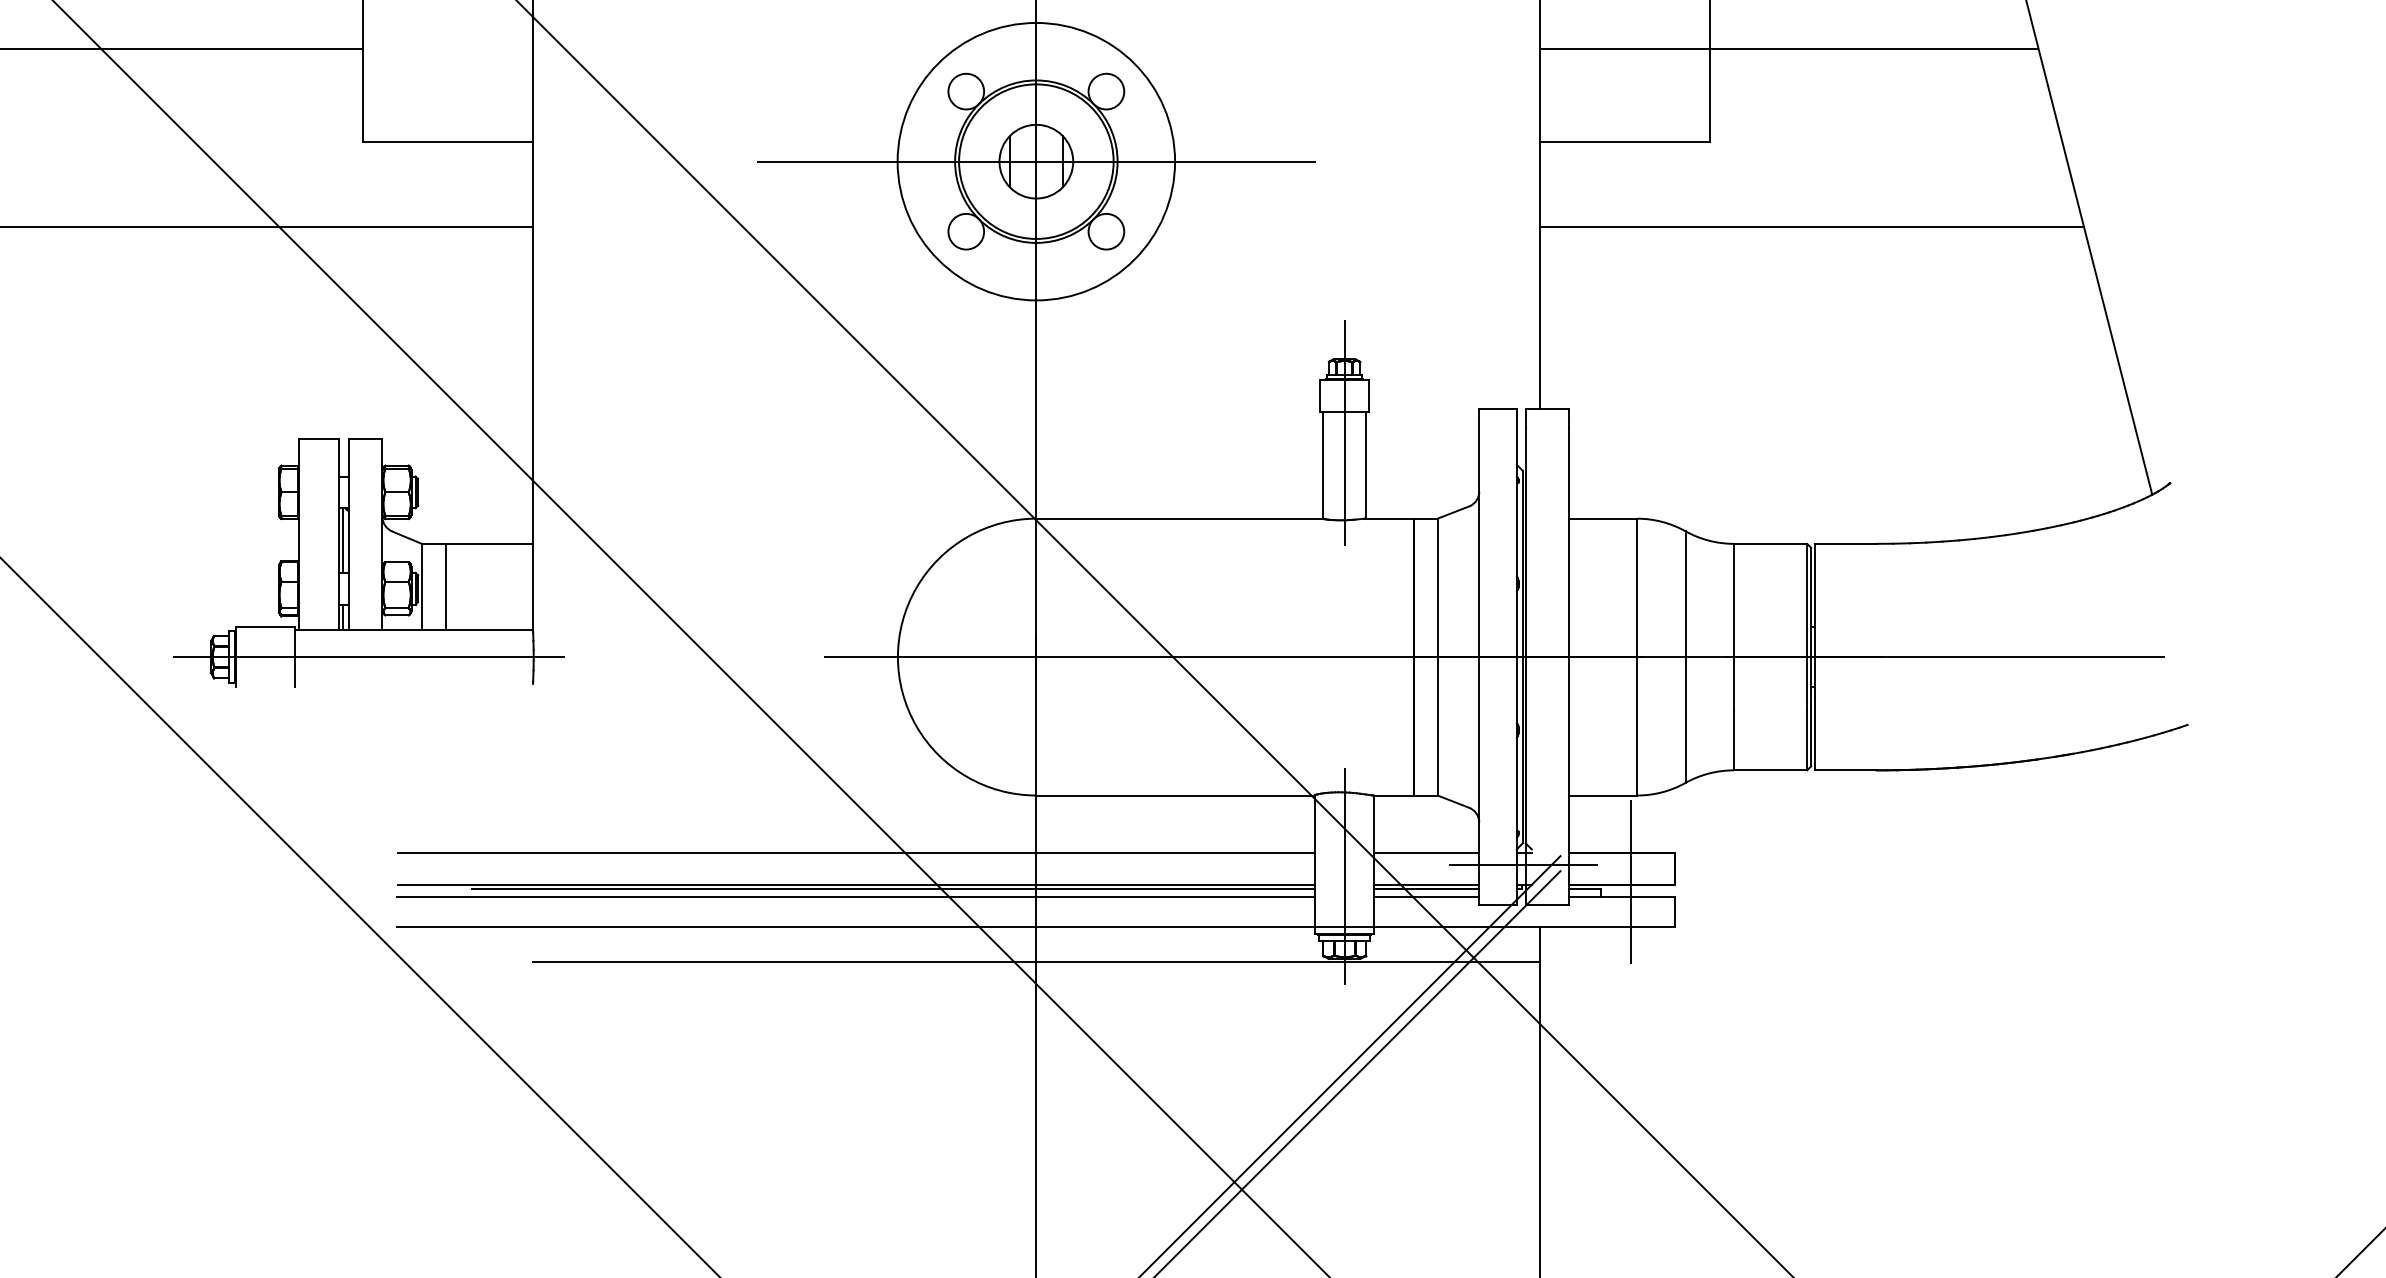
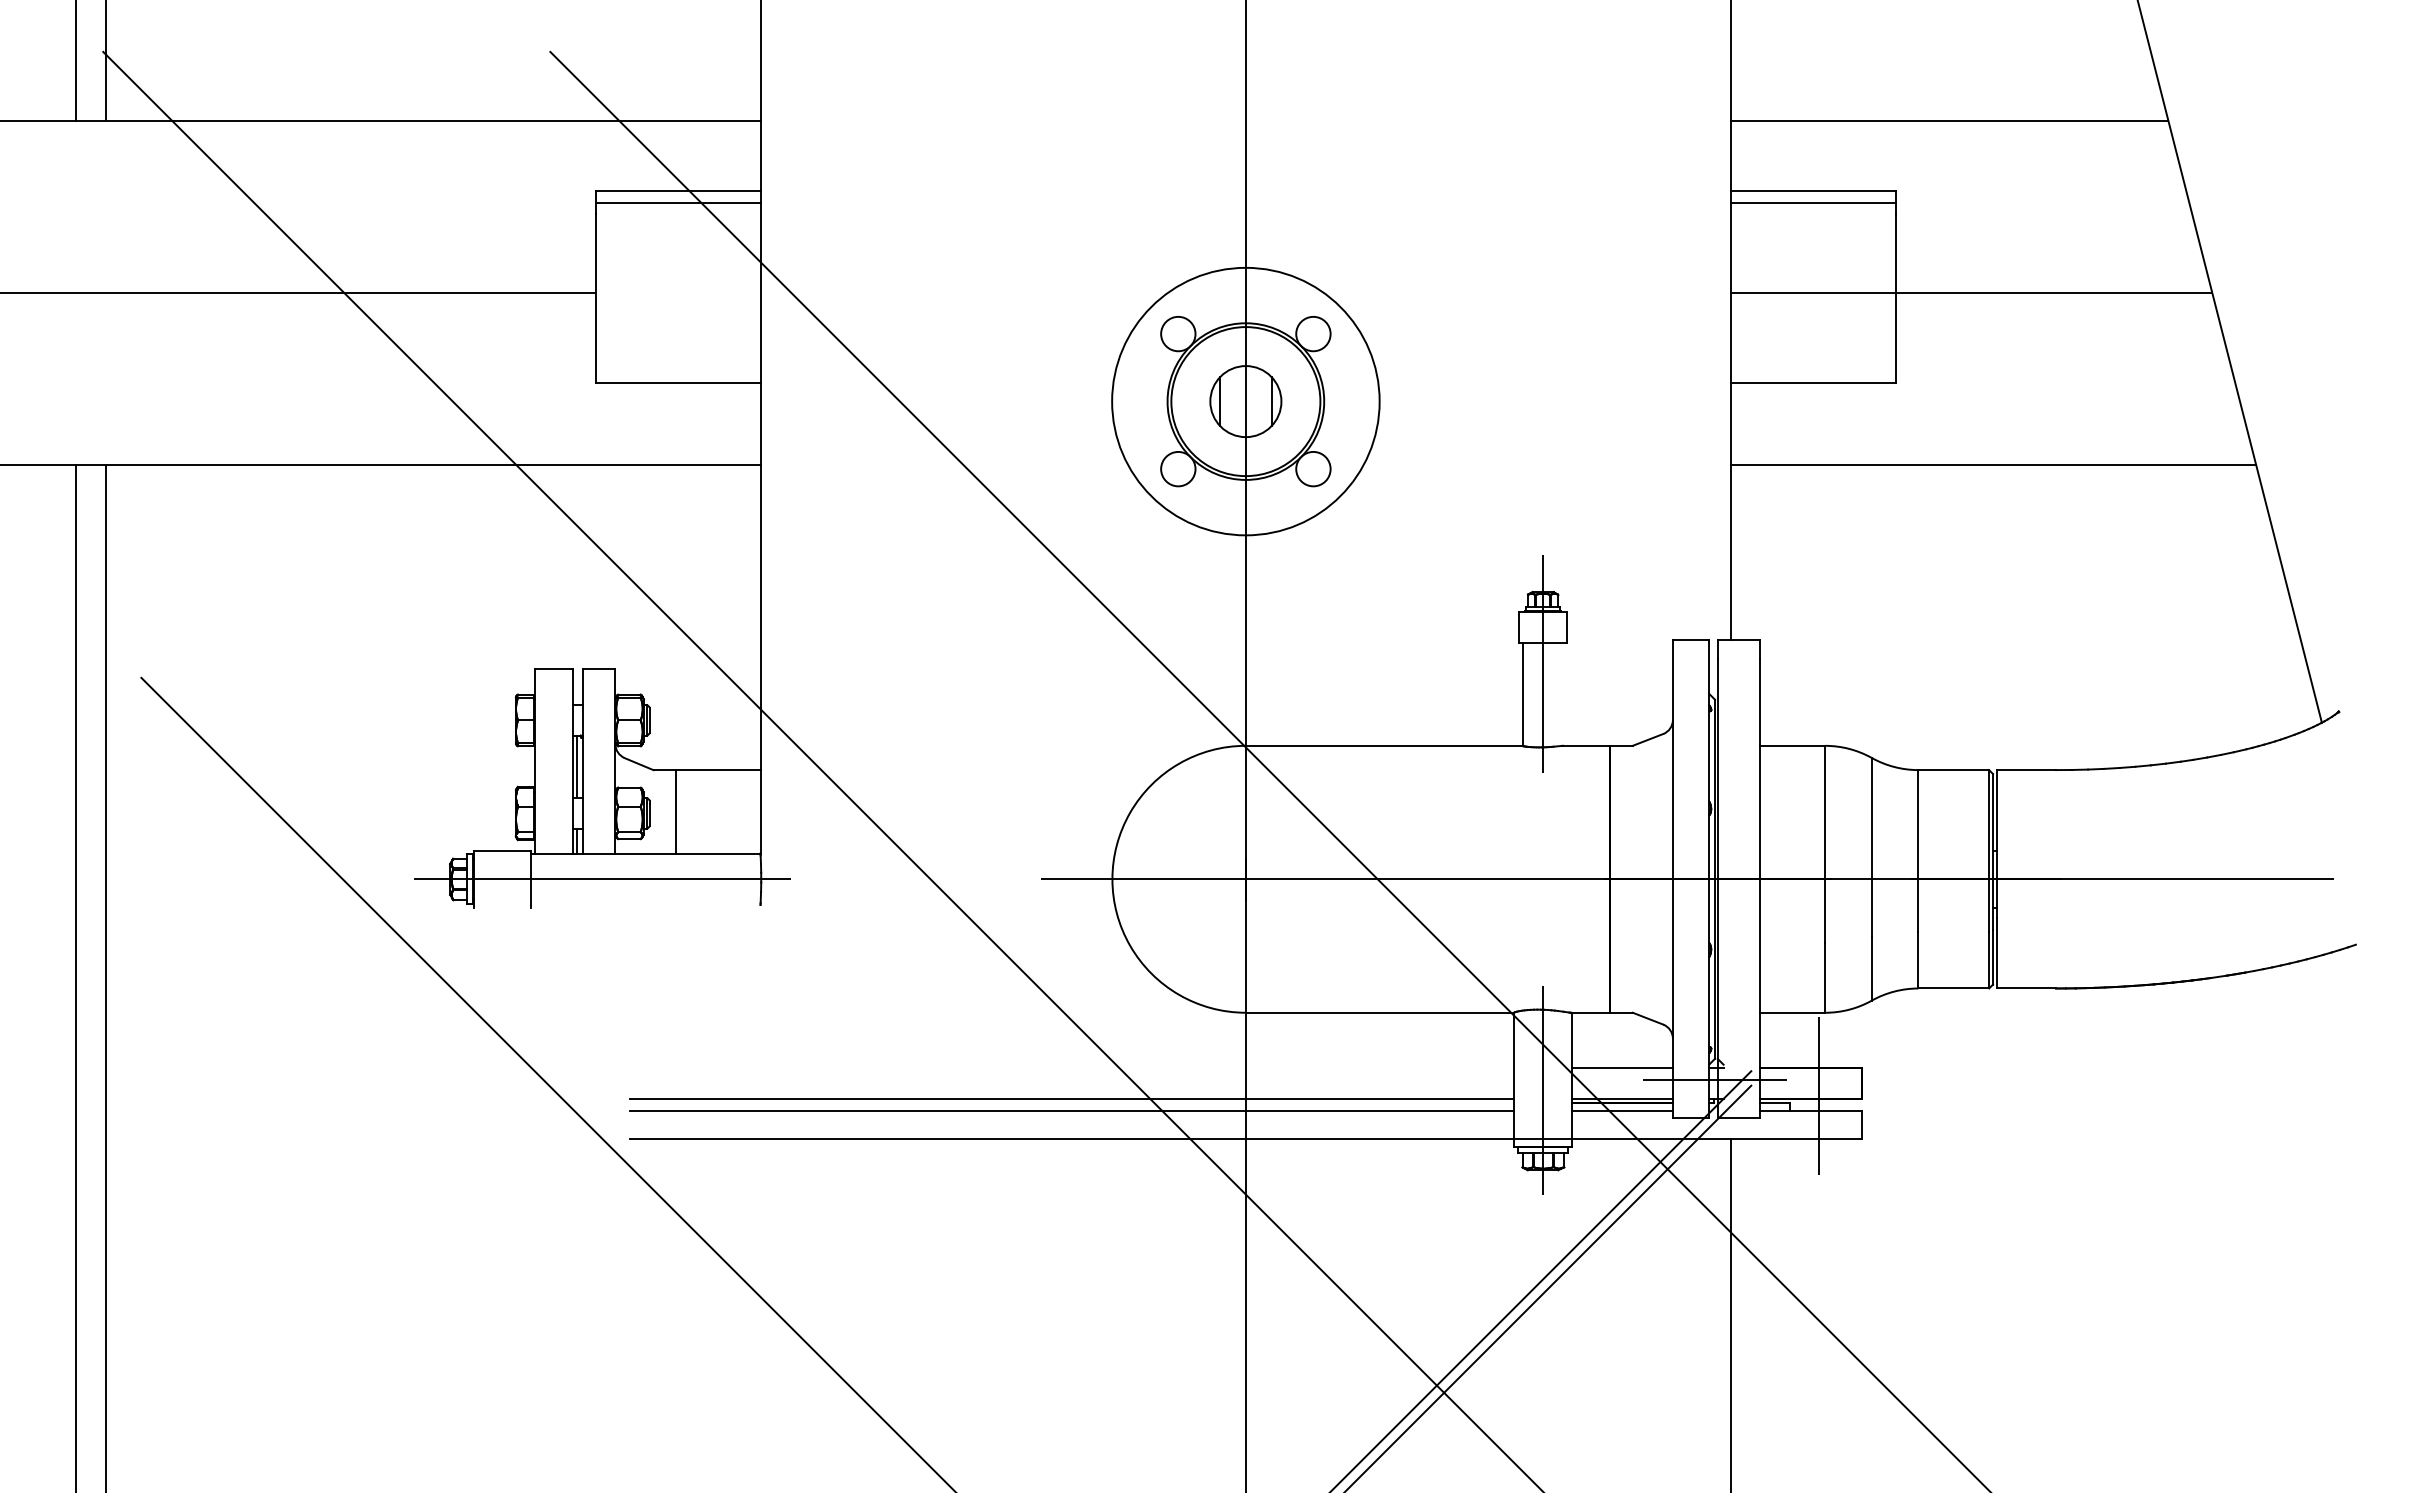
line: (1035, 161) -> (1245, 401), removed
line: (1365, 464) -> (1563, 693), removed
line: (421, 586) -> (653, 811), removed
line: (1437, 656) -> (1632, 878), removed
line: (856, 853) -> (1072, 1068), removed
line: (892, 888) -> (1107, 1102), removed
line: (1035, 962) -> (1245, 1173), removed

